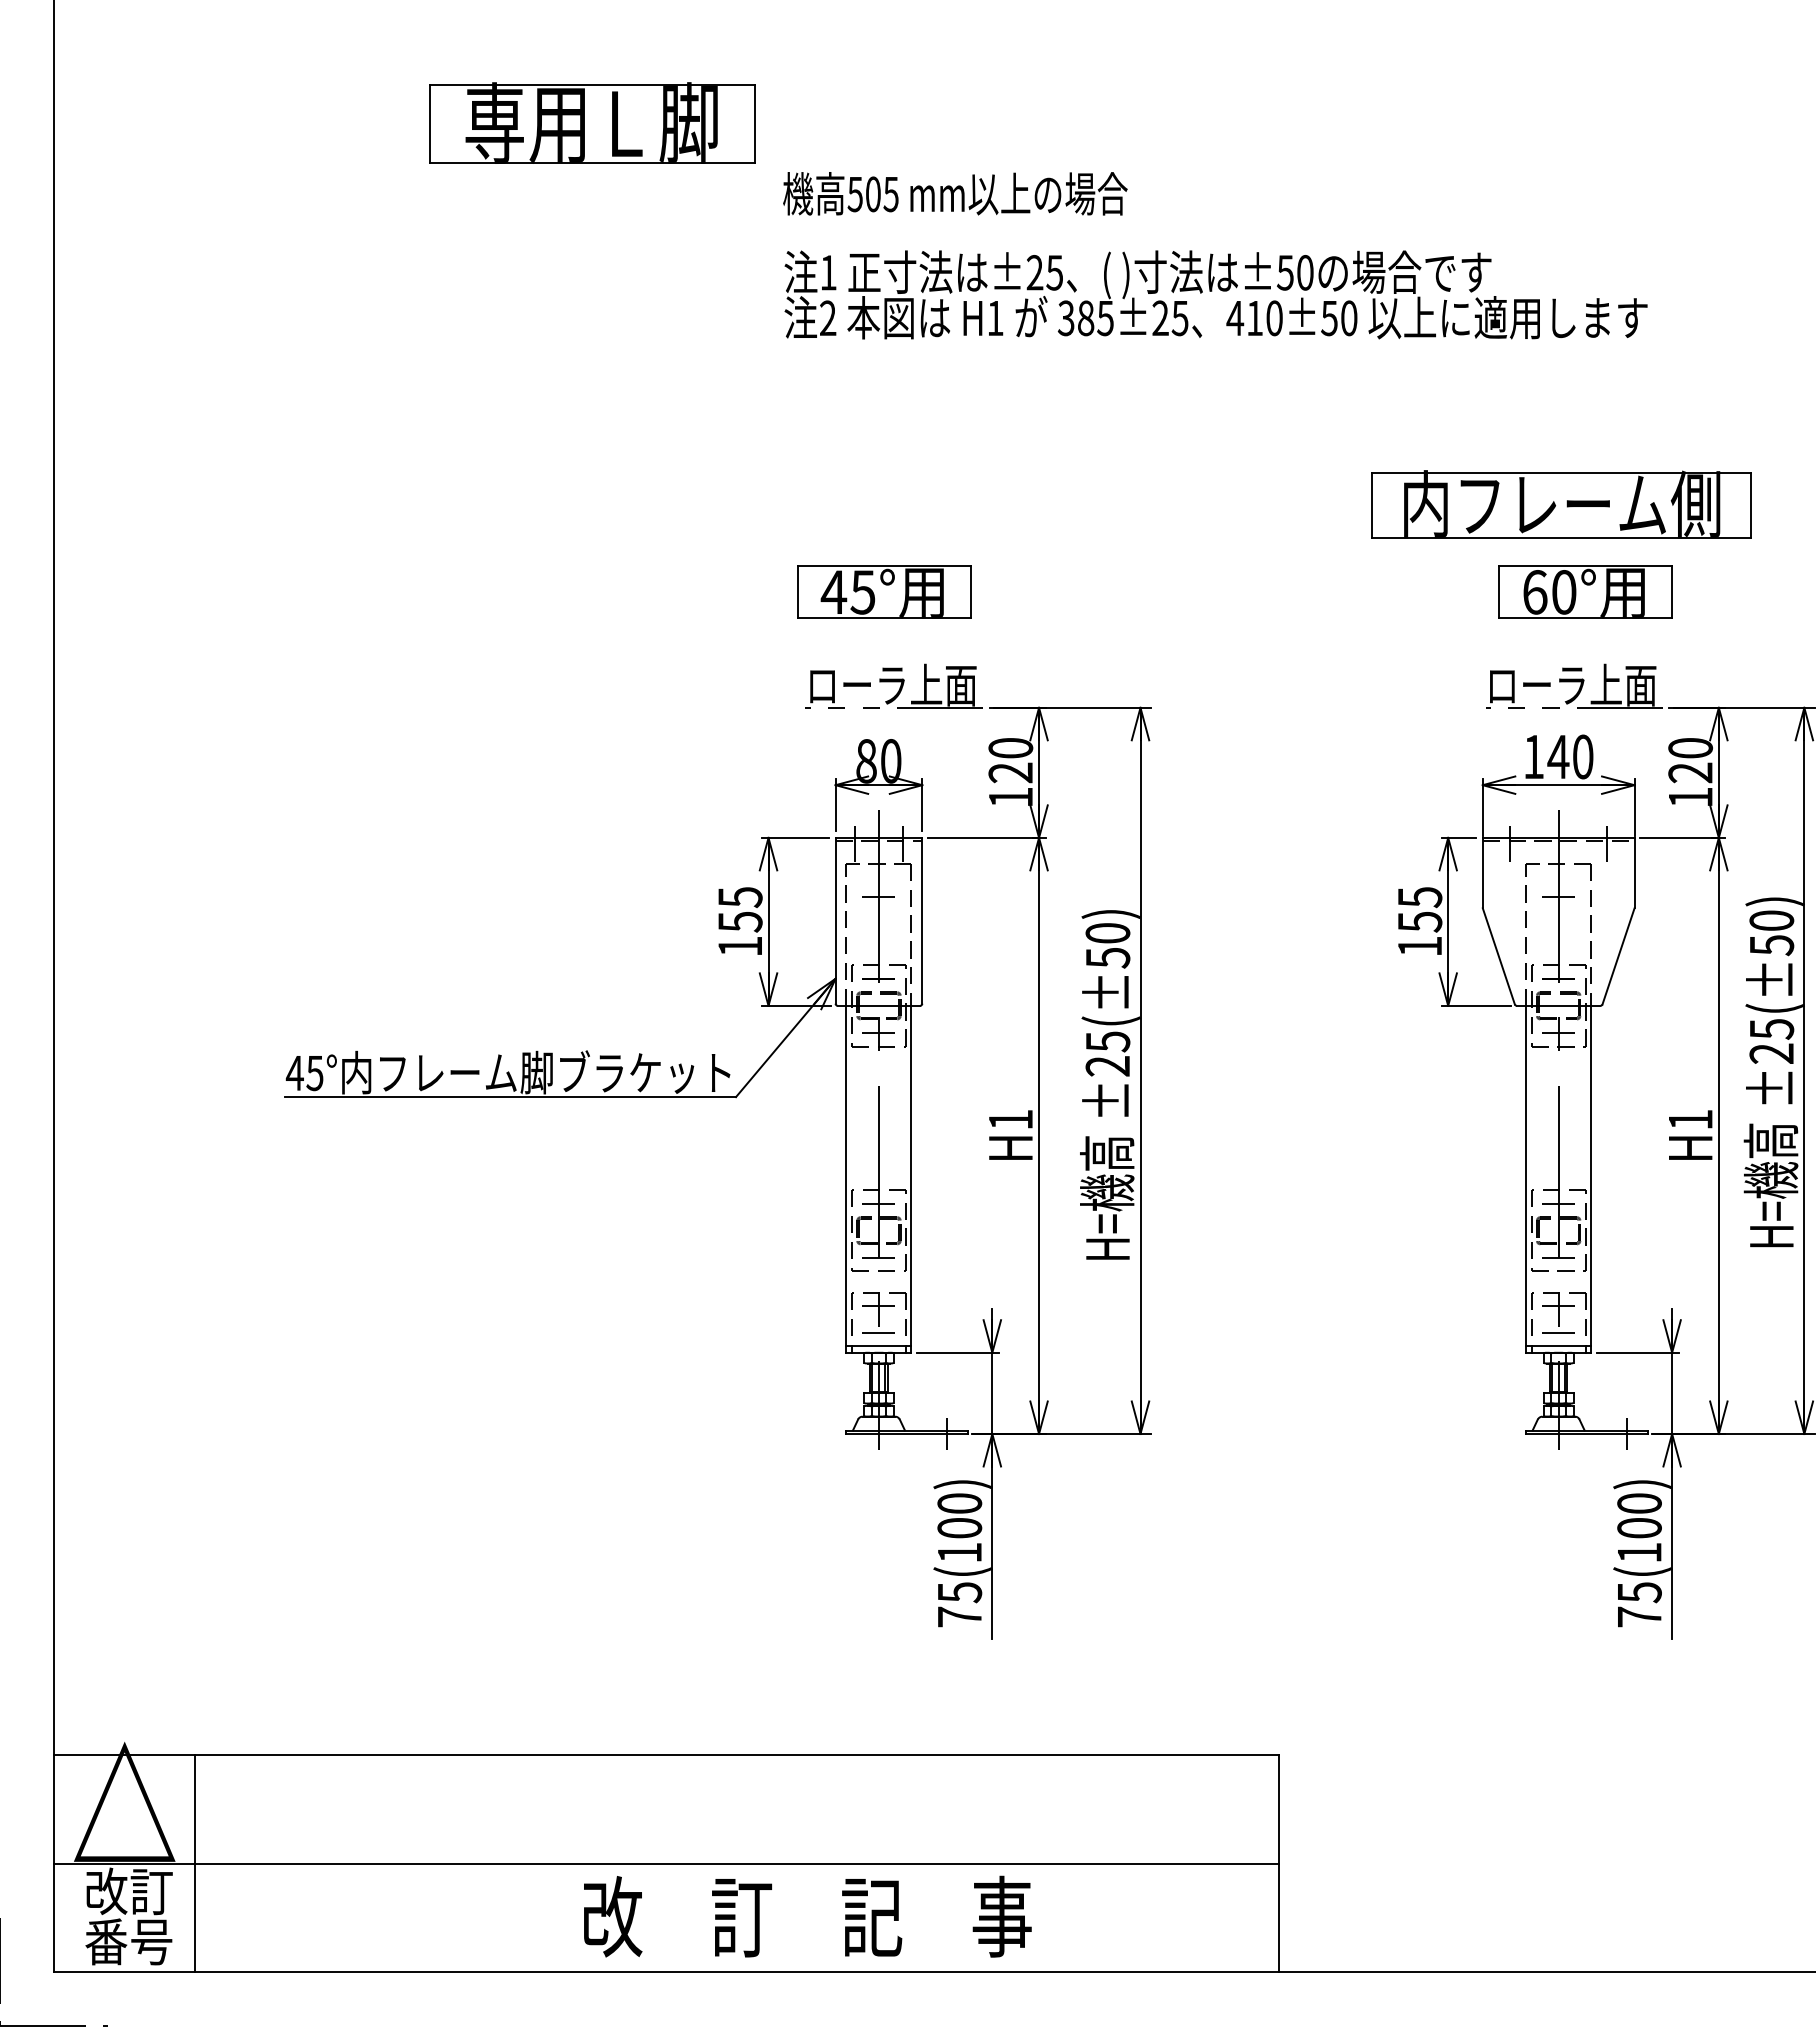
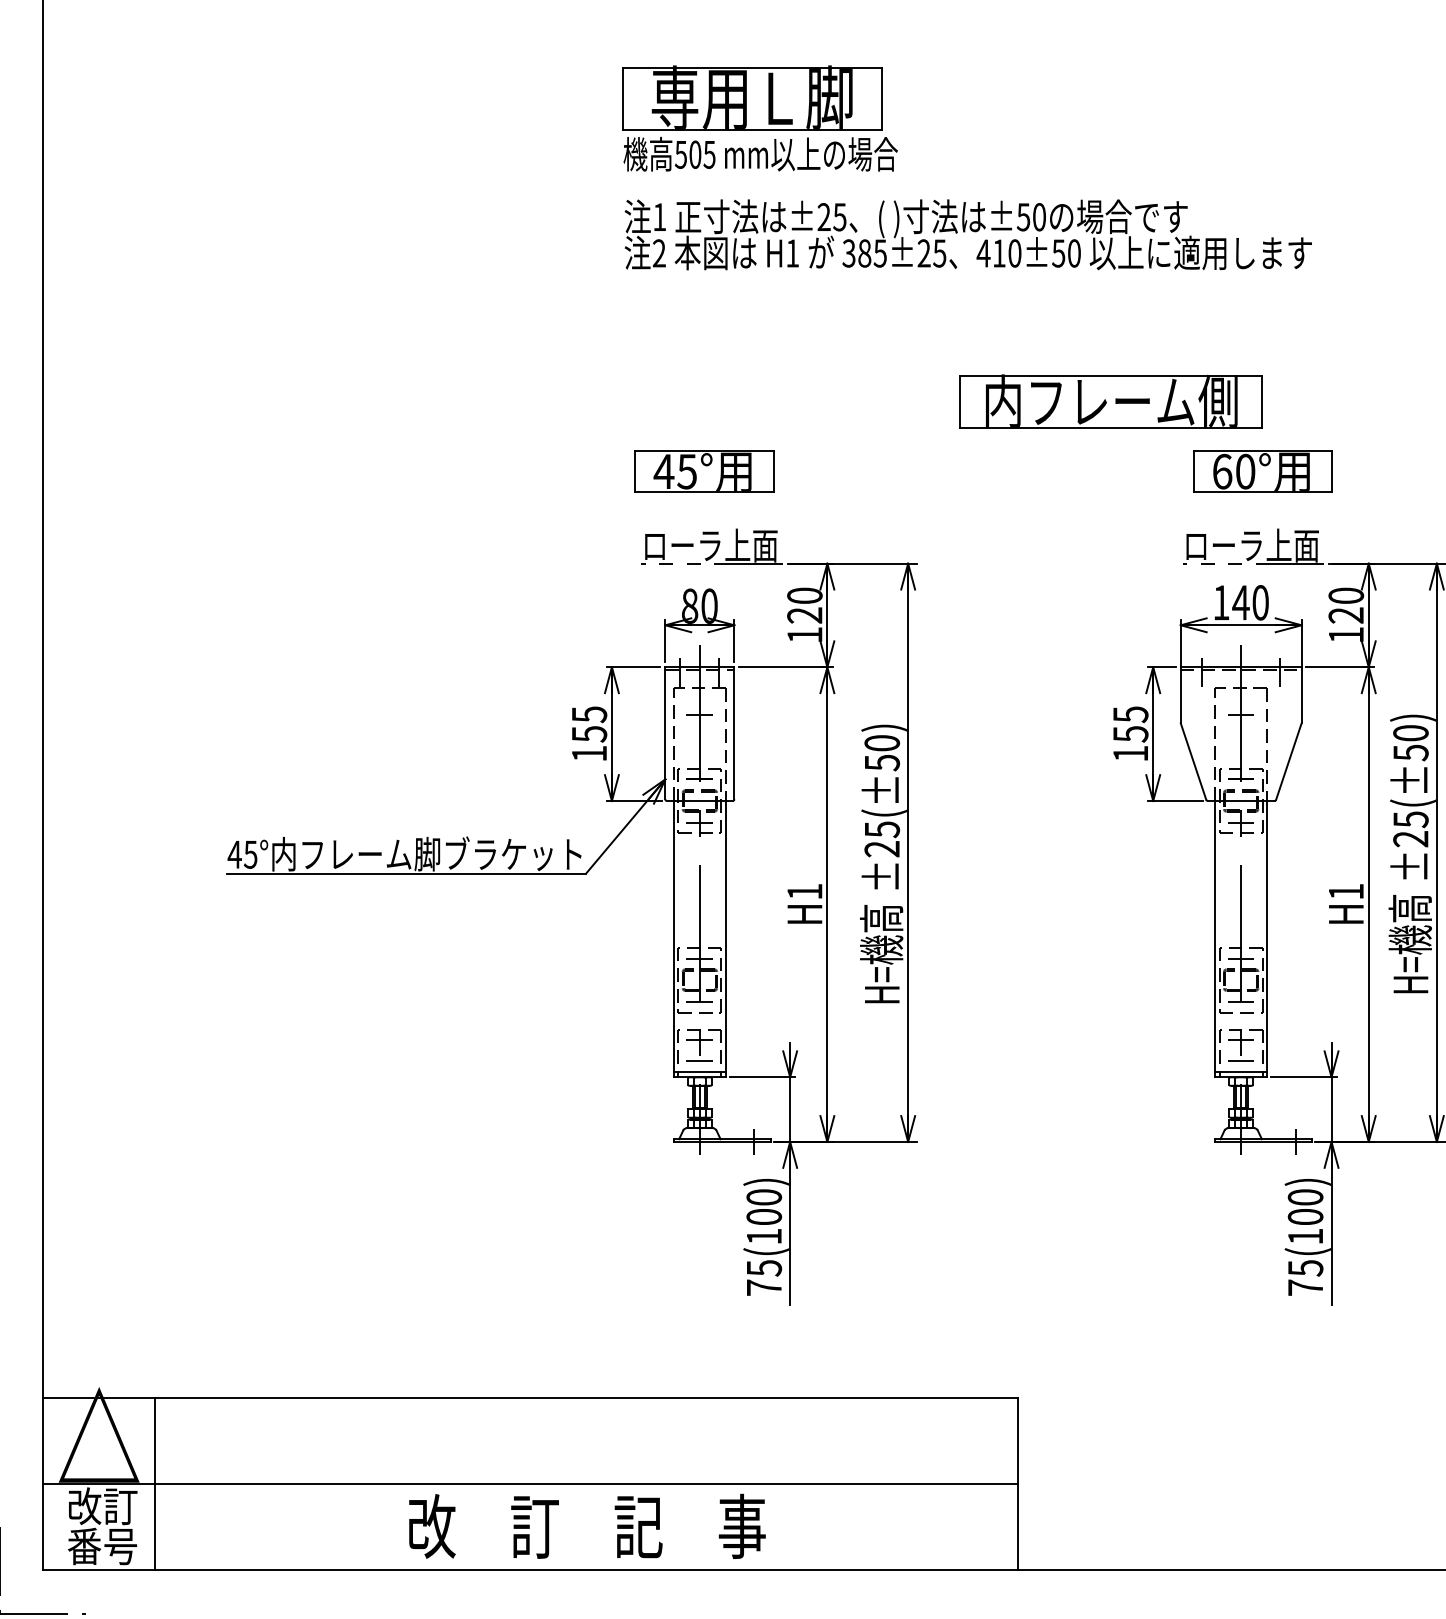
part: (592, 122) -> (752, 97), moved
part: (1561, 504) -> (1111, 401), moved
text: (807, 1916) -> (587, 1526), moved

